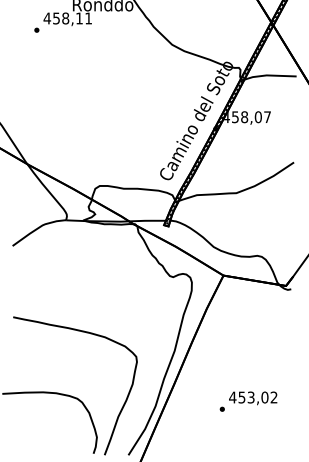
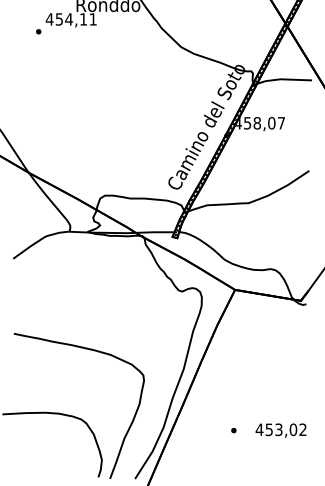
text: (65, 18) -> (68, 19), 458,11 -> 454,11
text: (253, 398) -> (281, 430), moved

